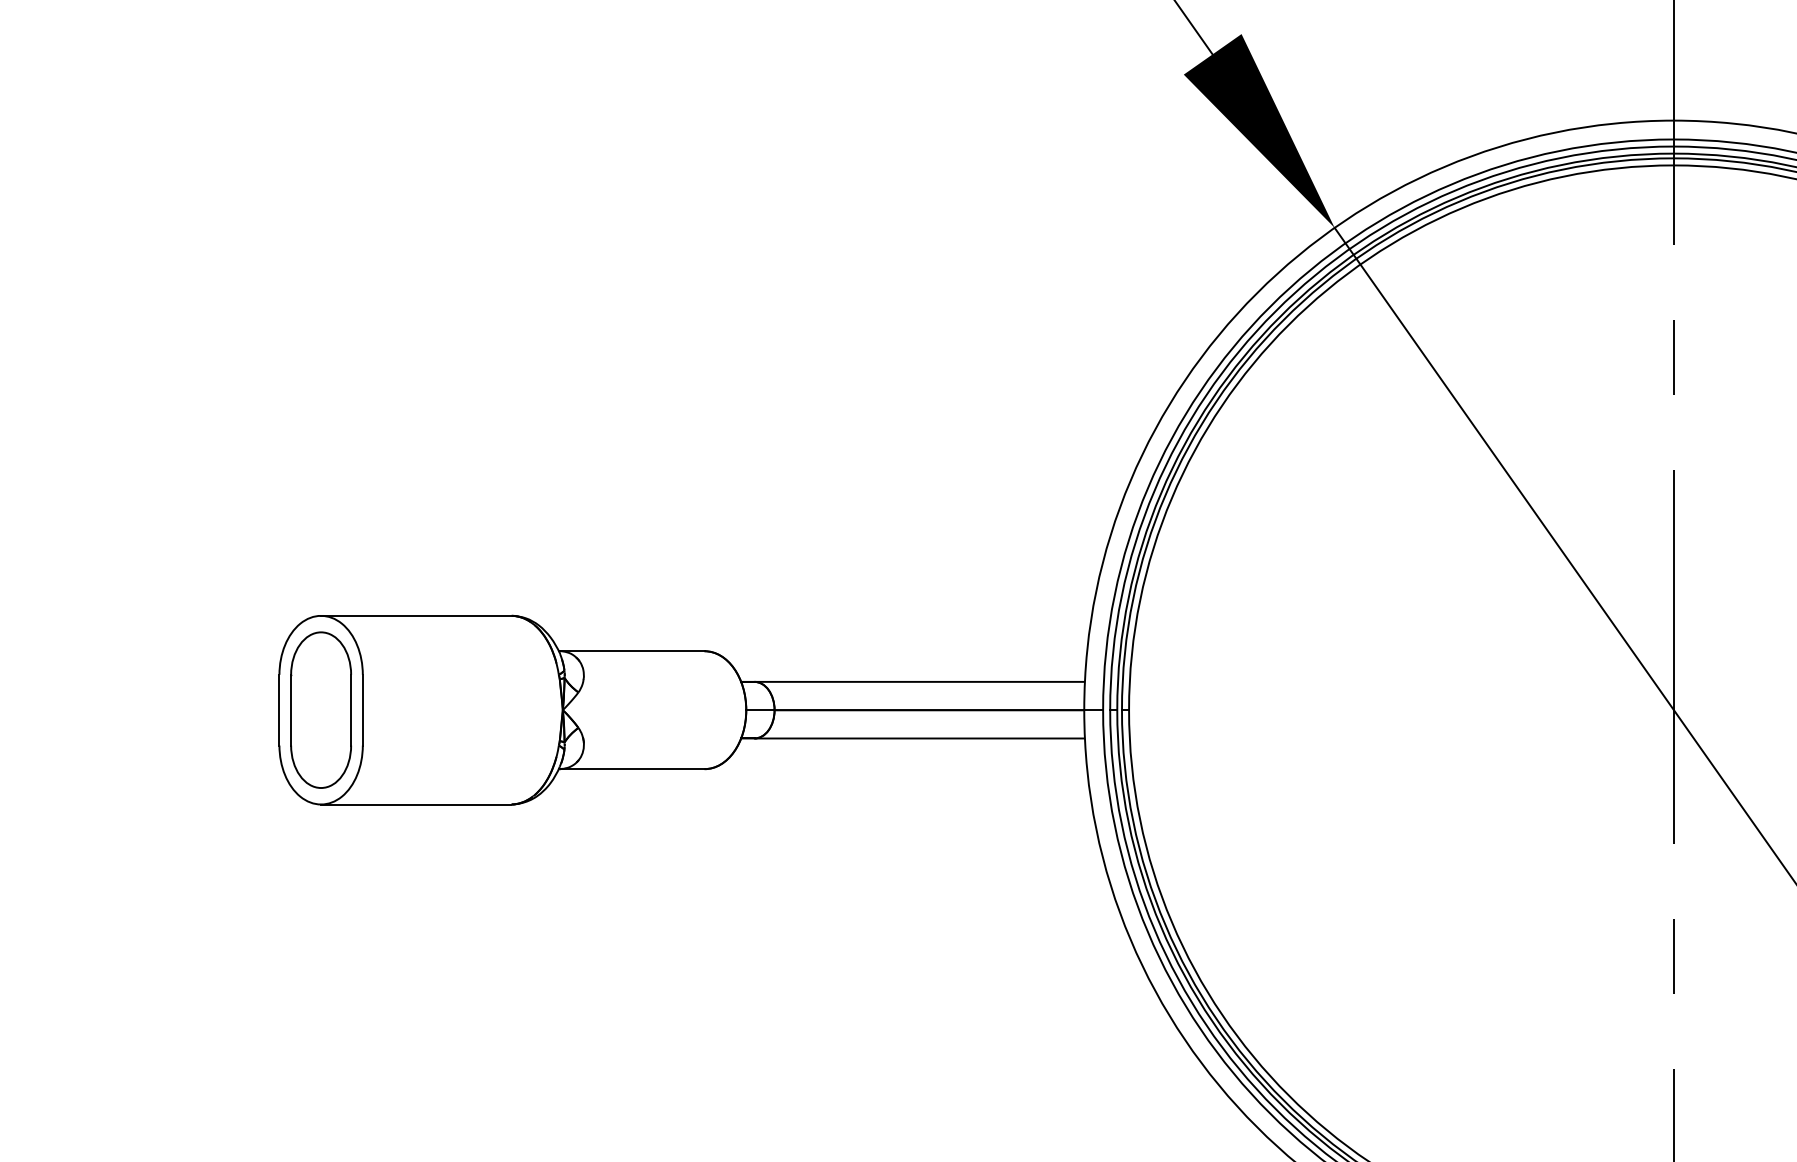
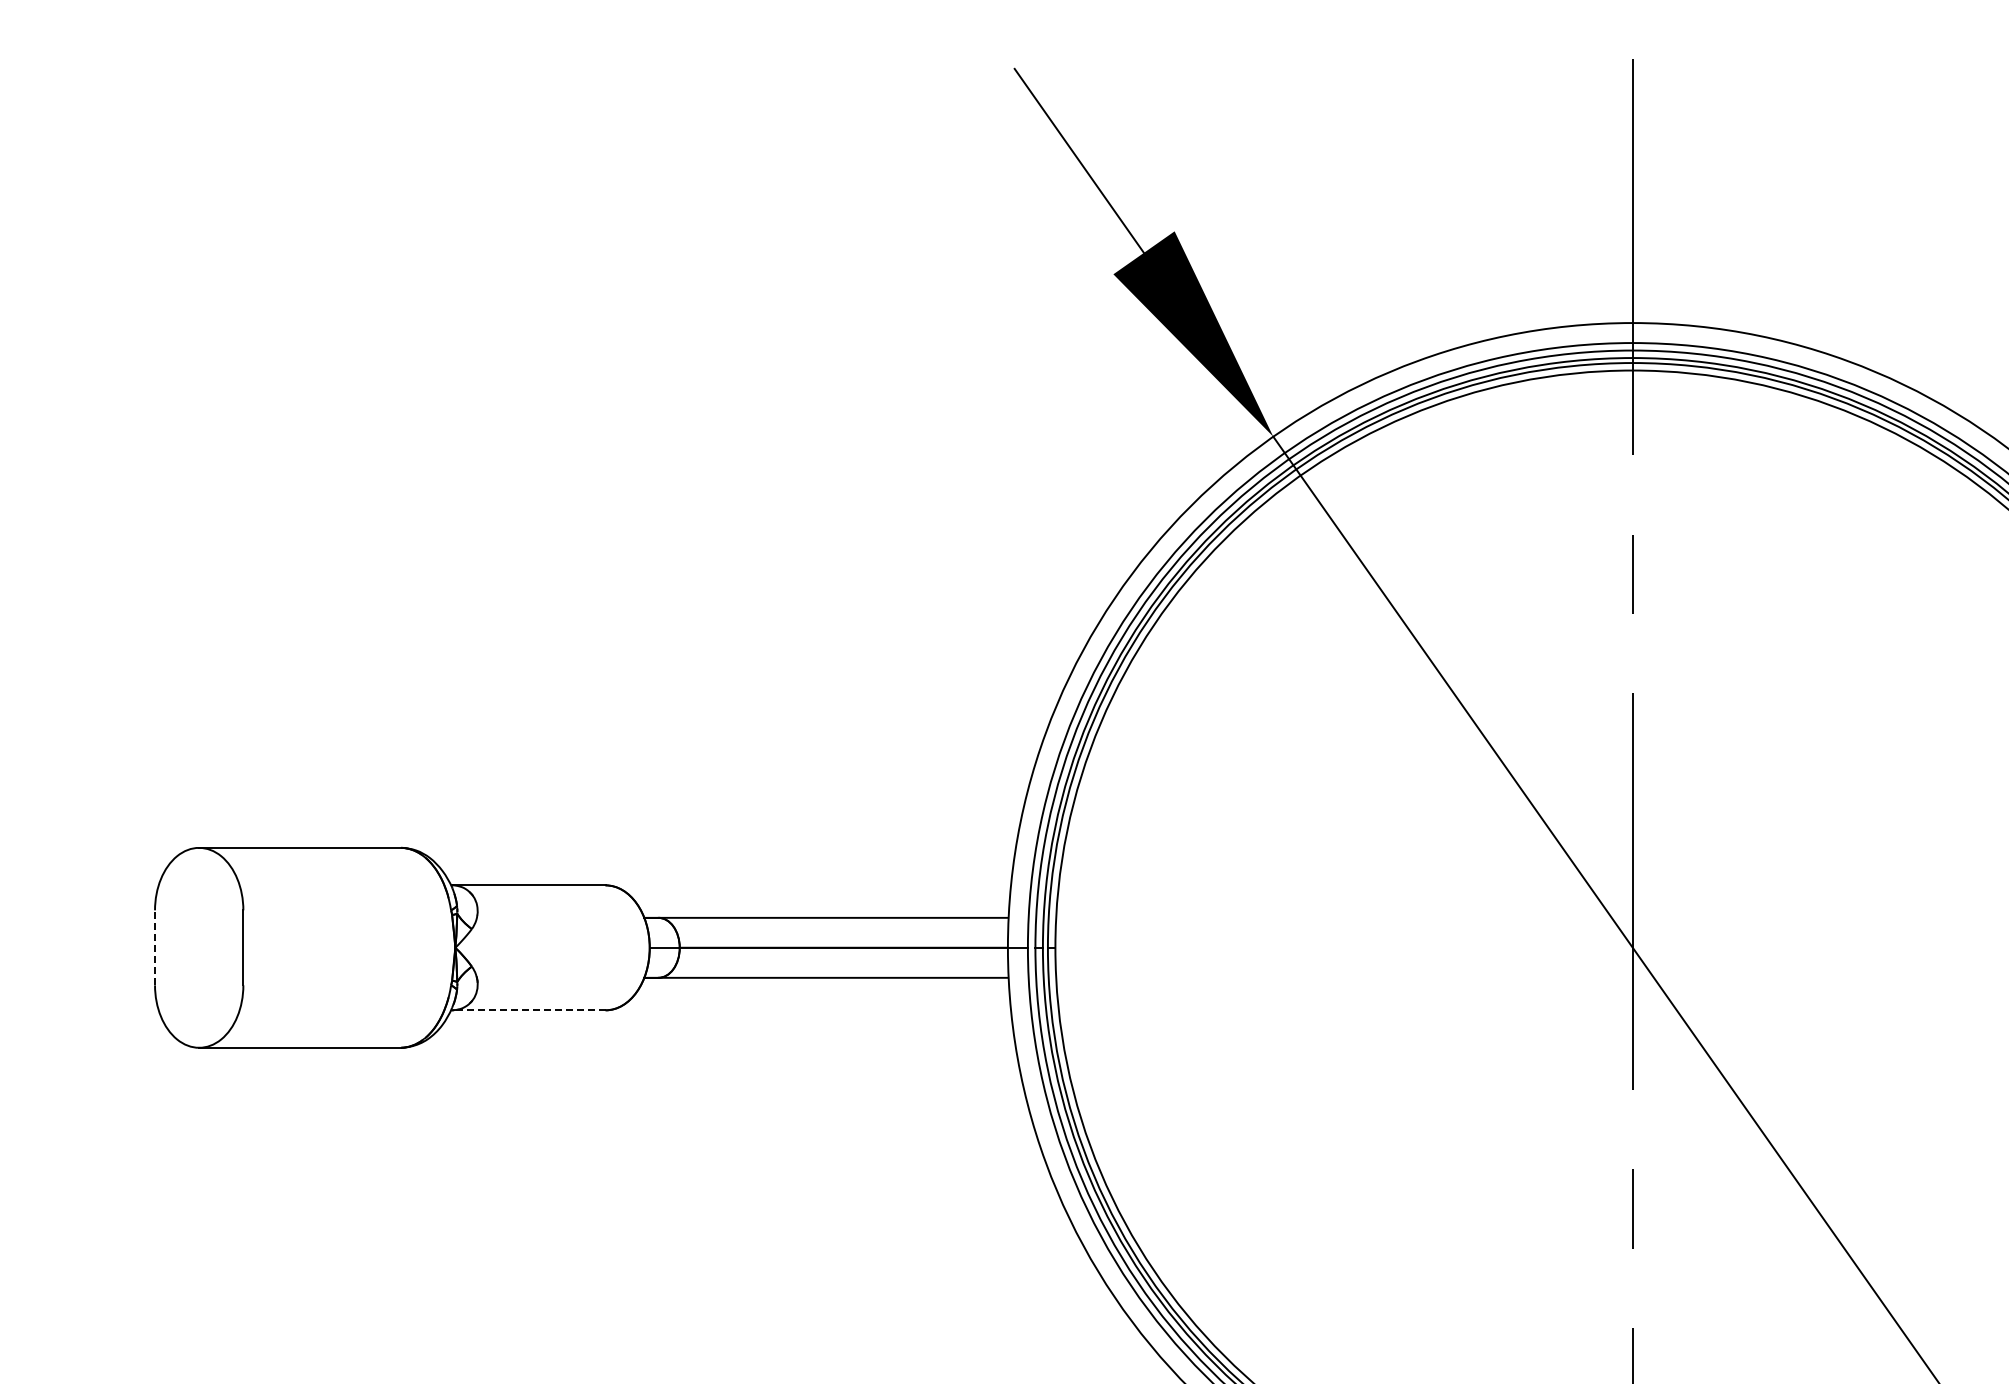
line: (278, 709) -> (154, 947), solid -> dashed
part: (320, 709) -> (198, 947), removed
line: (631, 769) -> (528, 1010), solid -> dashed

